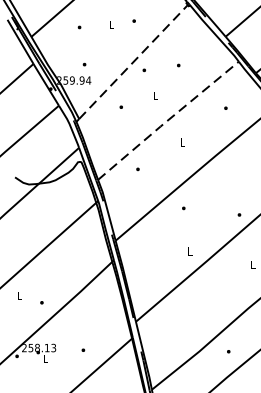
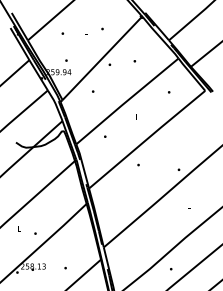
line: (134, 61) -> (102, 58), dashed -> solid
line: (168, 120) -> (127, 101), dashed -> solid

